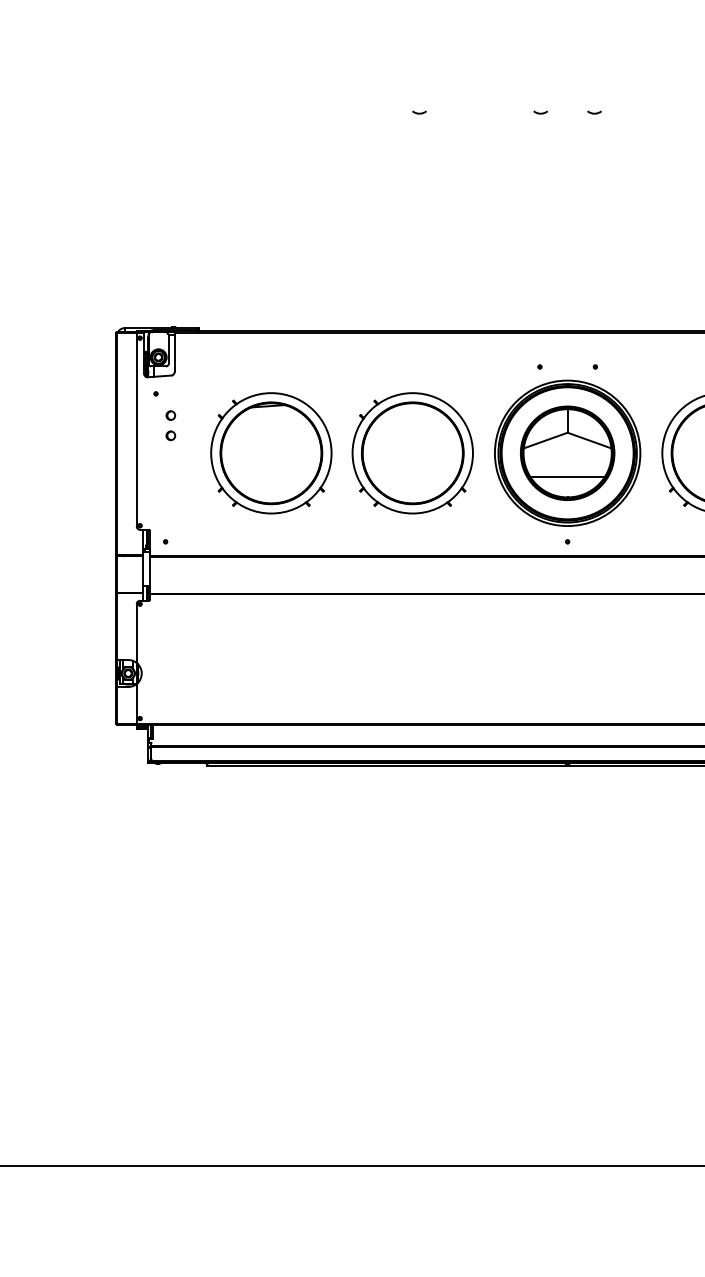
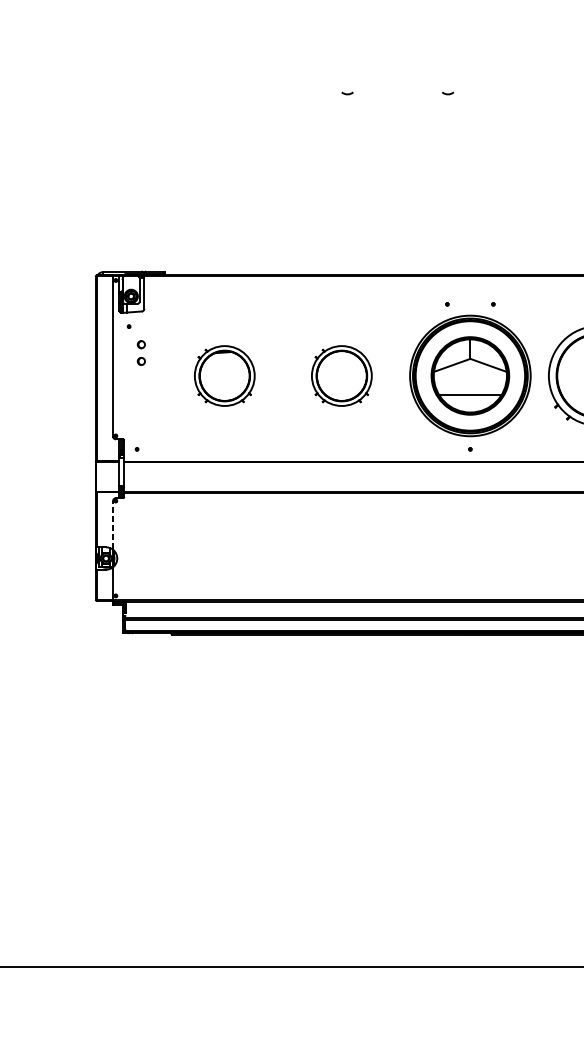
arc: (594, 112) -> (492, 93), removed
part: (271, 453) -> (224, 376), size x0.6
part: (412, 453) -> (341, 376), size x0.6
line: (136, 632) -> (112, 524), solid -> dashed

